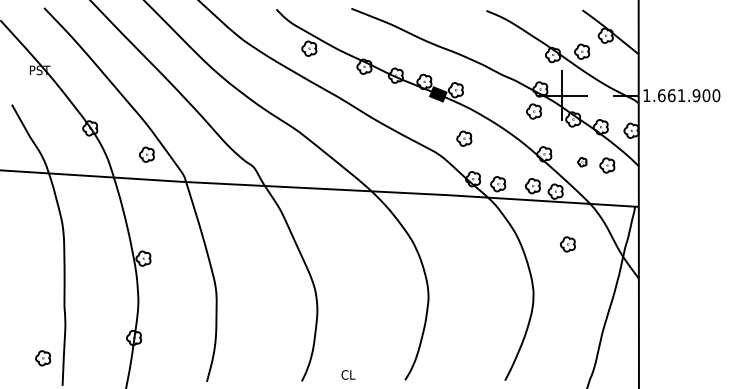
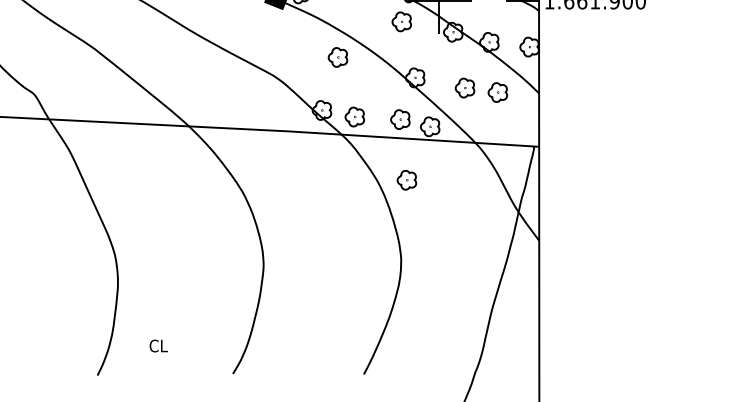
part: (464, 138) -> (338, 57), moved
part: (582, 162) -> (465, 88), size x1.67
part: (567, 244) -> (406, 180), moved
text: (348, 374) -> (158, 345), moved

